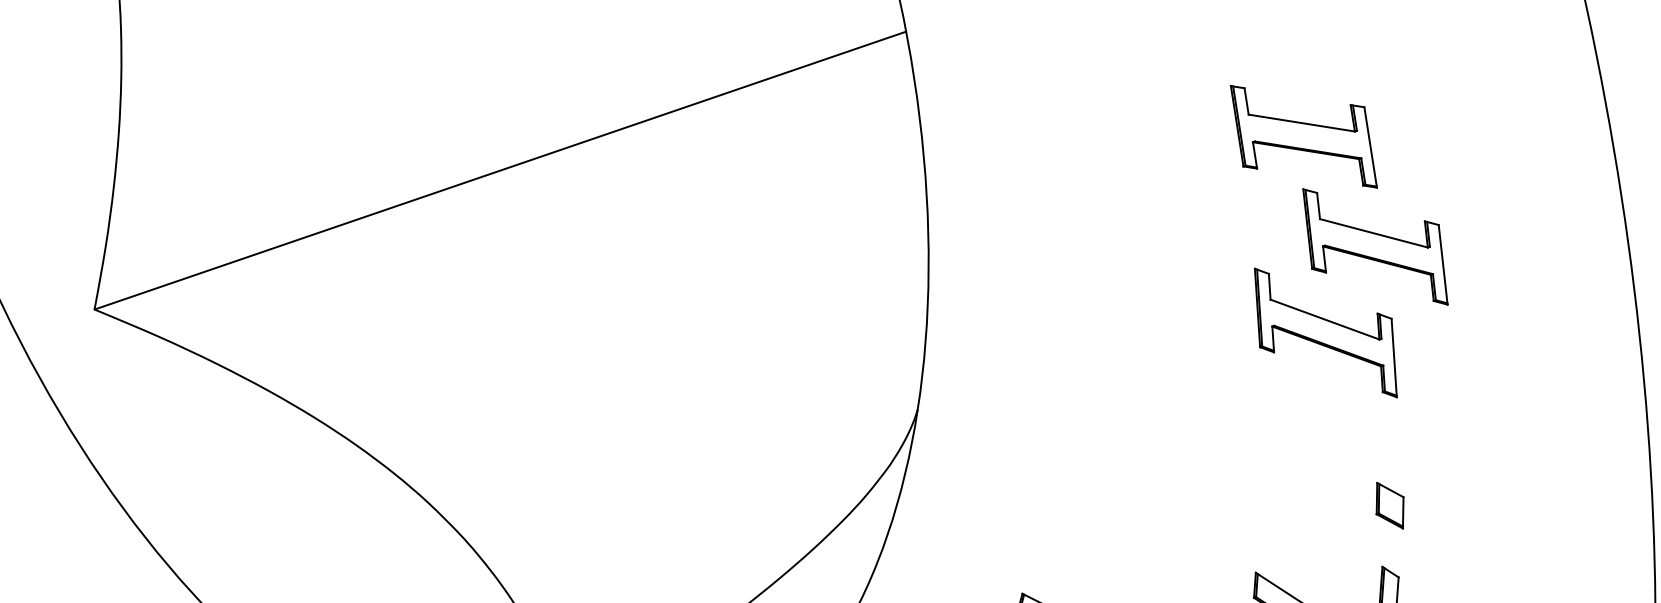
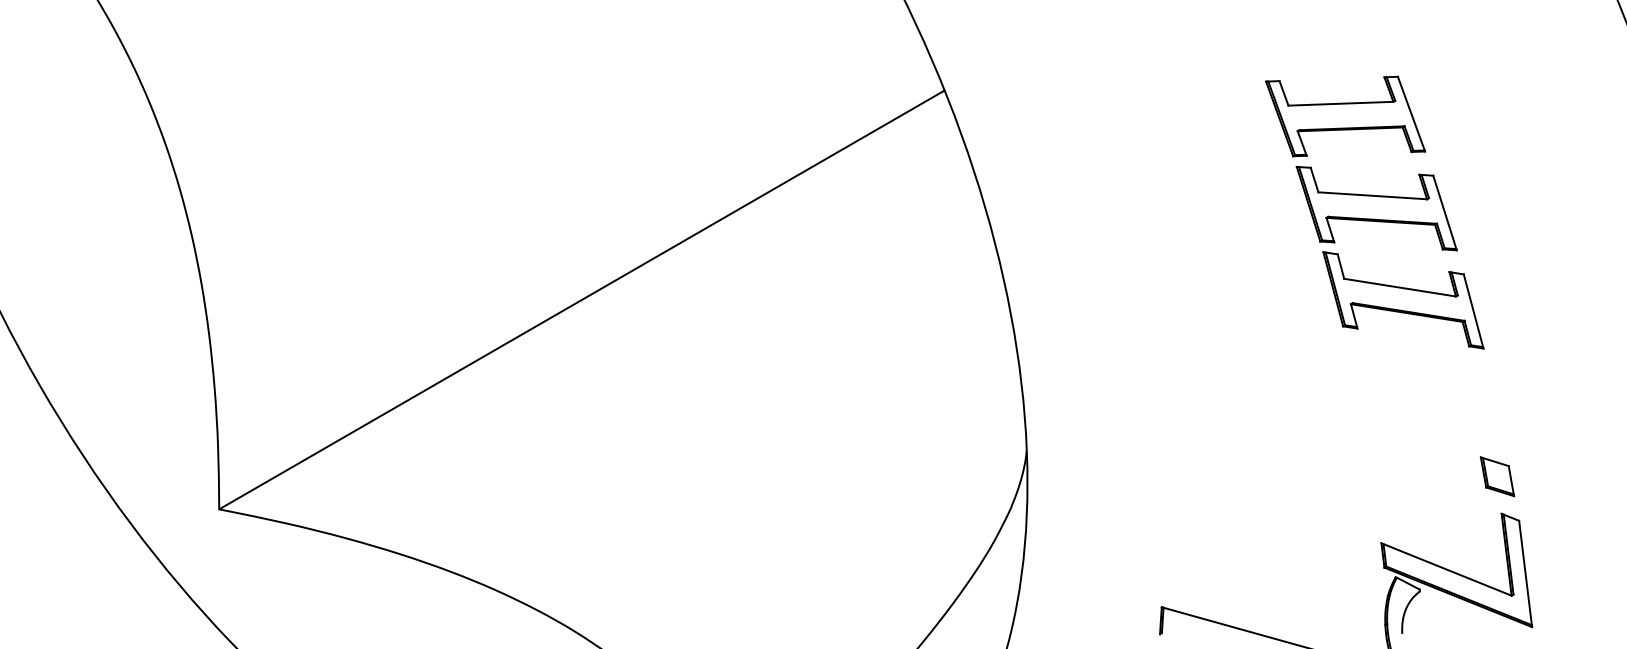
part: (1375, 246) -> (1376, 208), moved
part: (1390, 505) -> (1497, 476), moved

